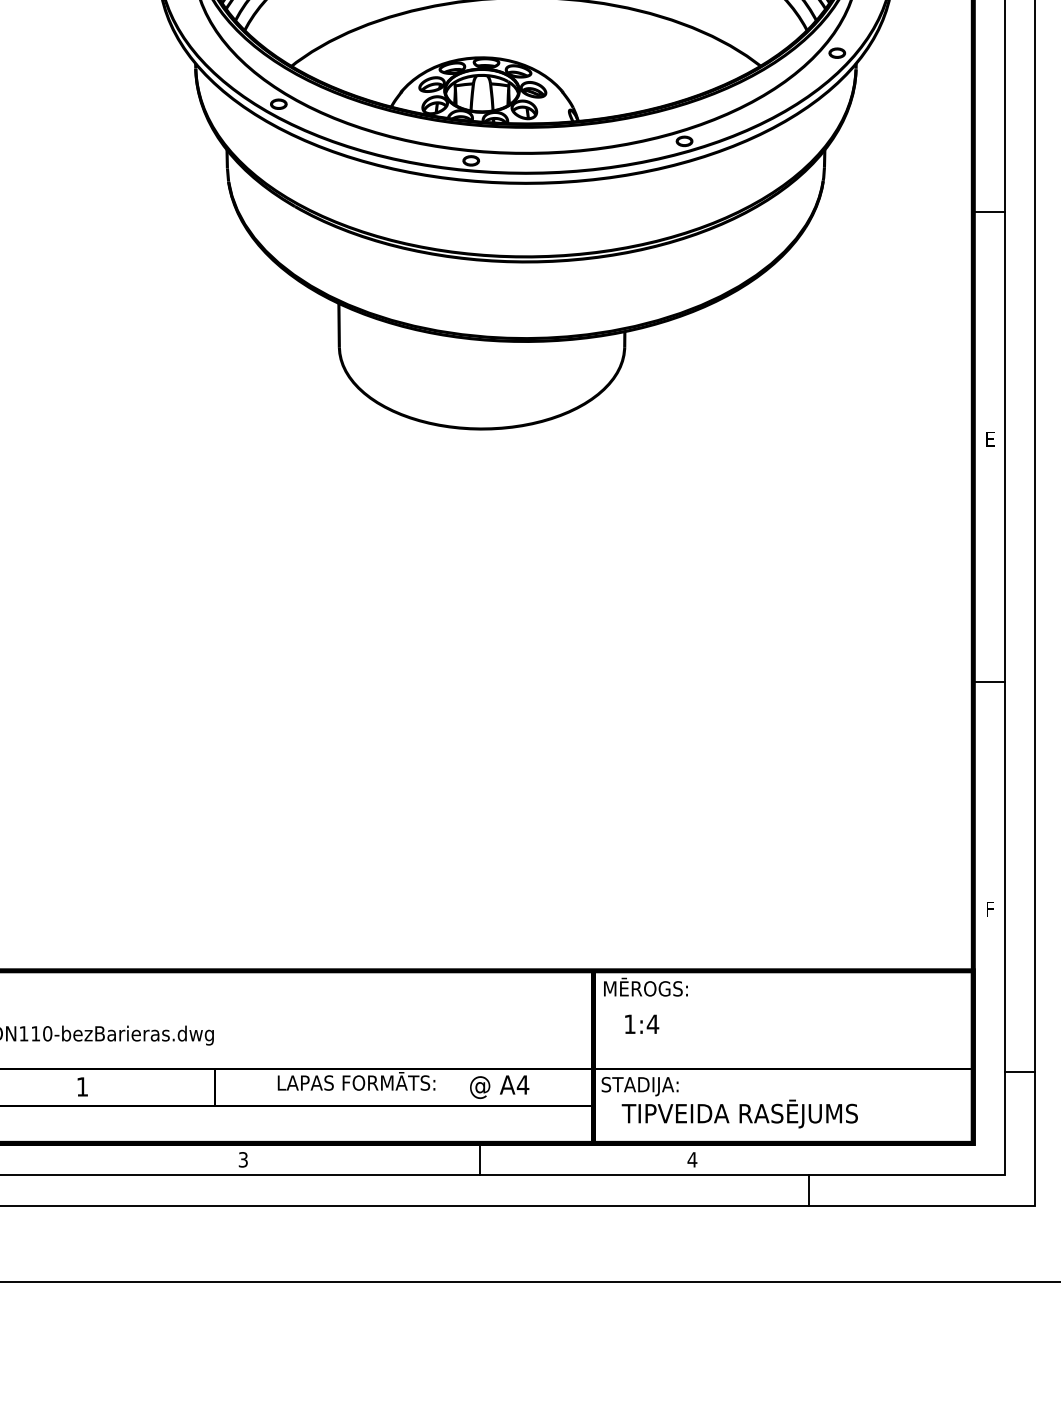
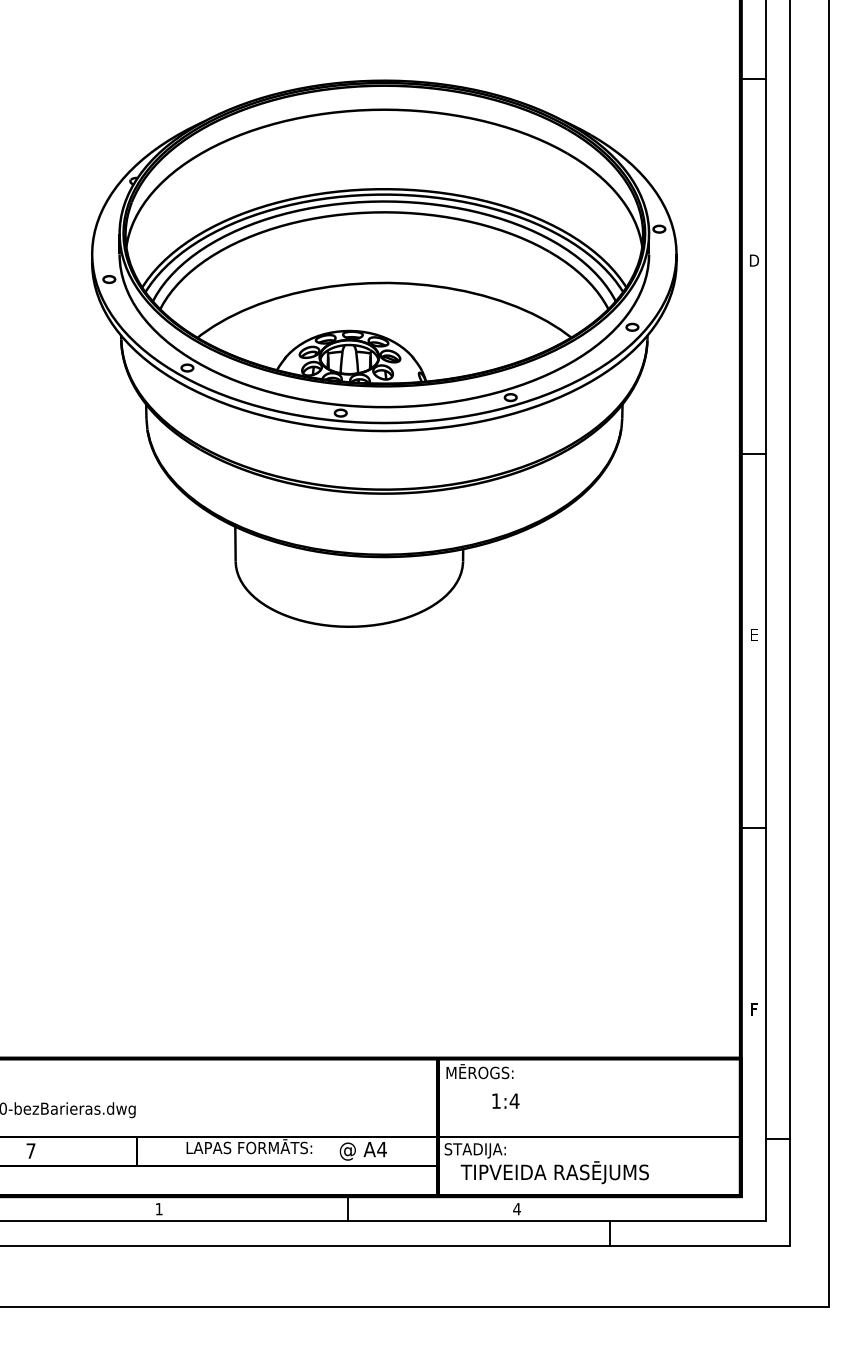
text: (641, 1023) -> (505, 1100), moved
text: (81, 1086) -> (30, 1150), 1 -> 7
text: (242, 1160) -> (158, 1209), 3 -> 1

